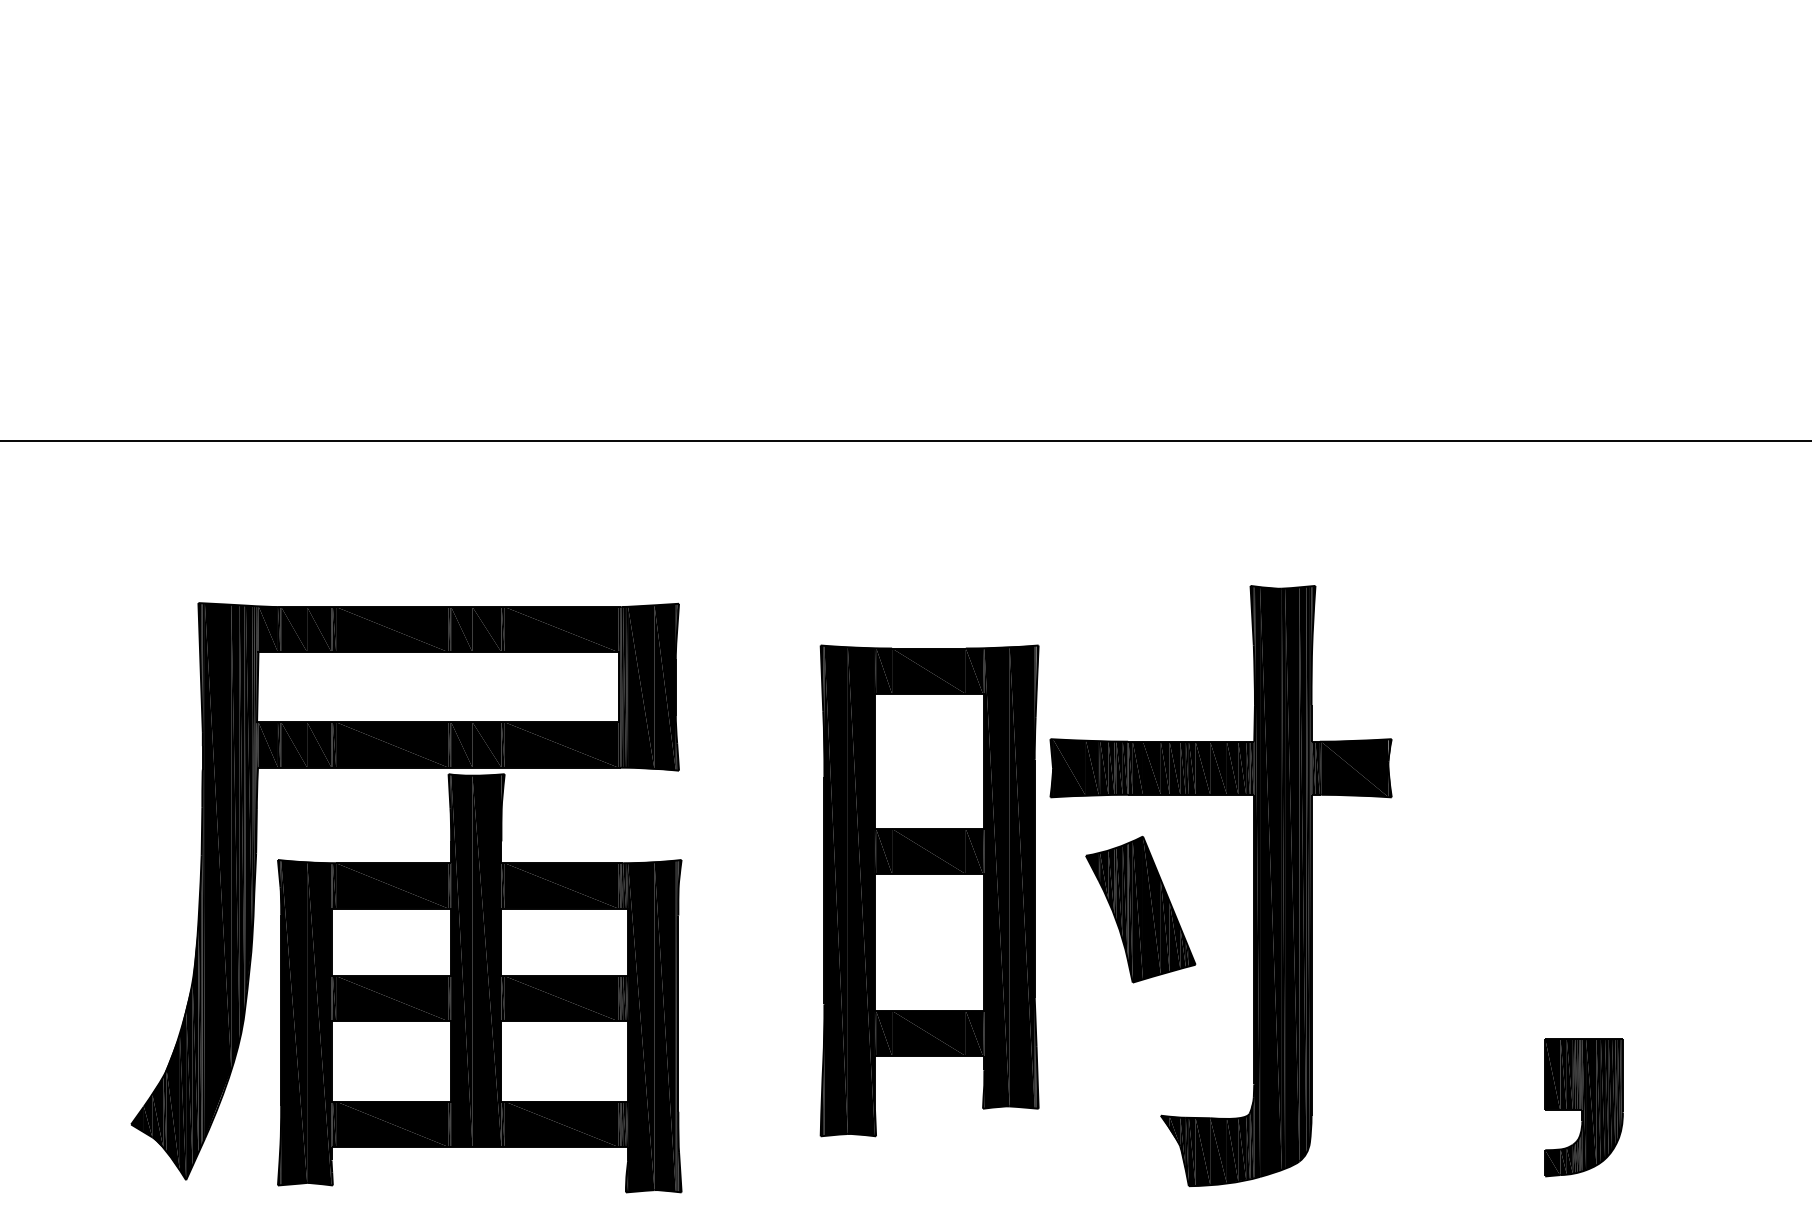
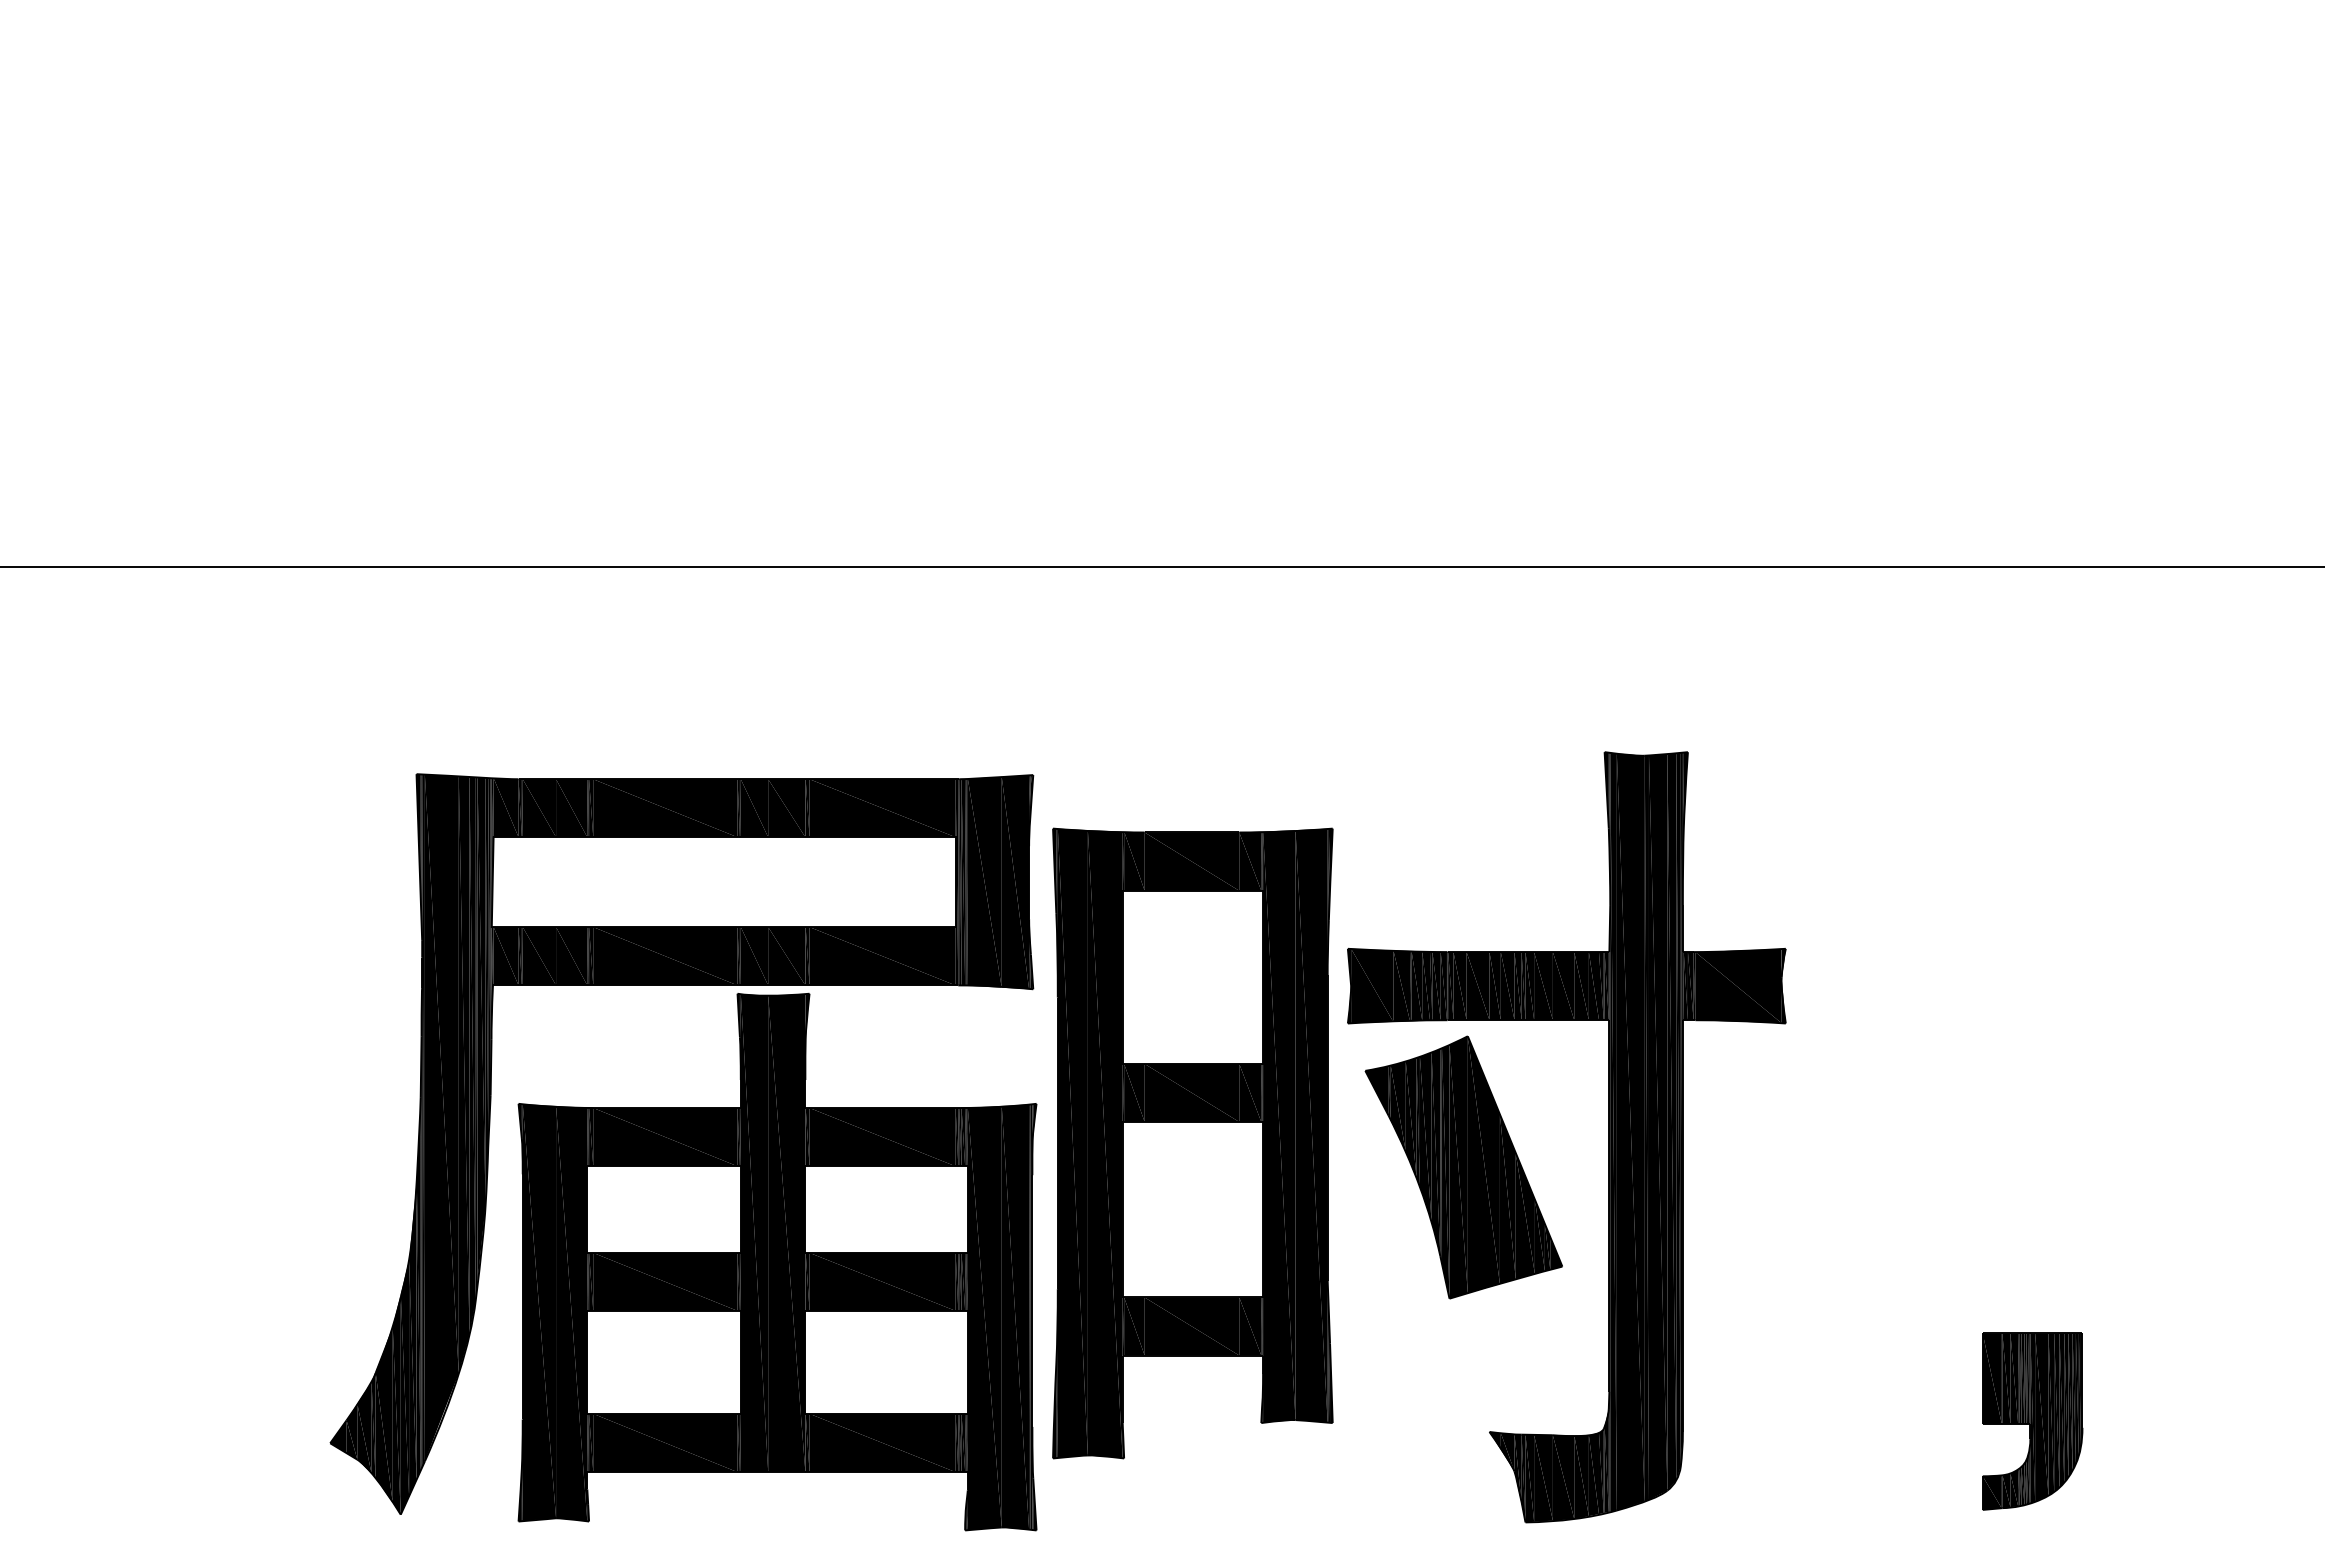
part: (406, 897) -> (683, 1152), moved
part: (1140, 909) -> (1463, 1167), size x1.4

